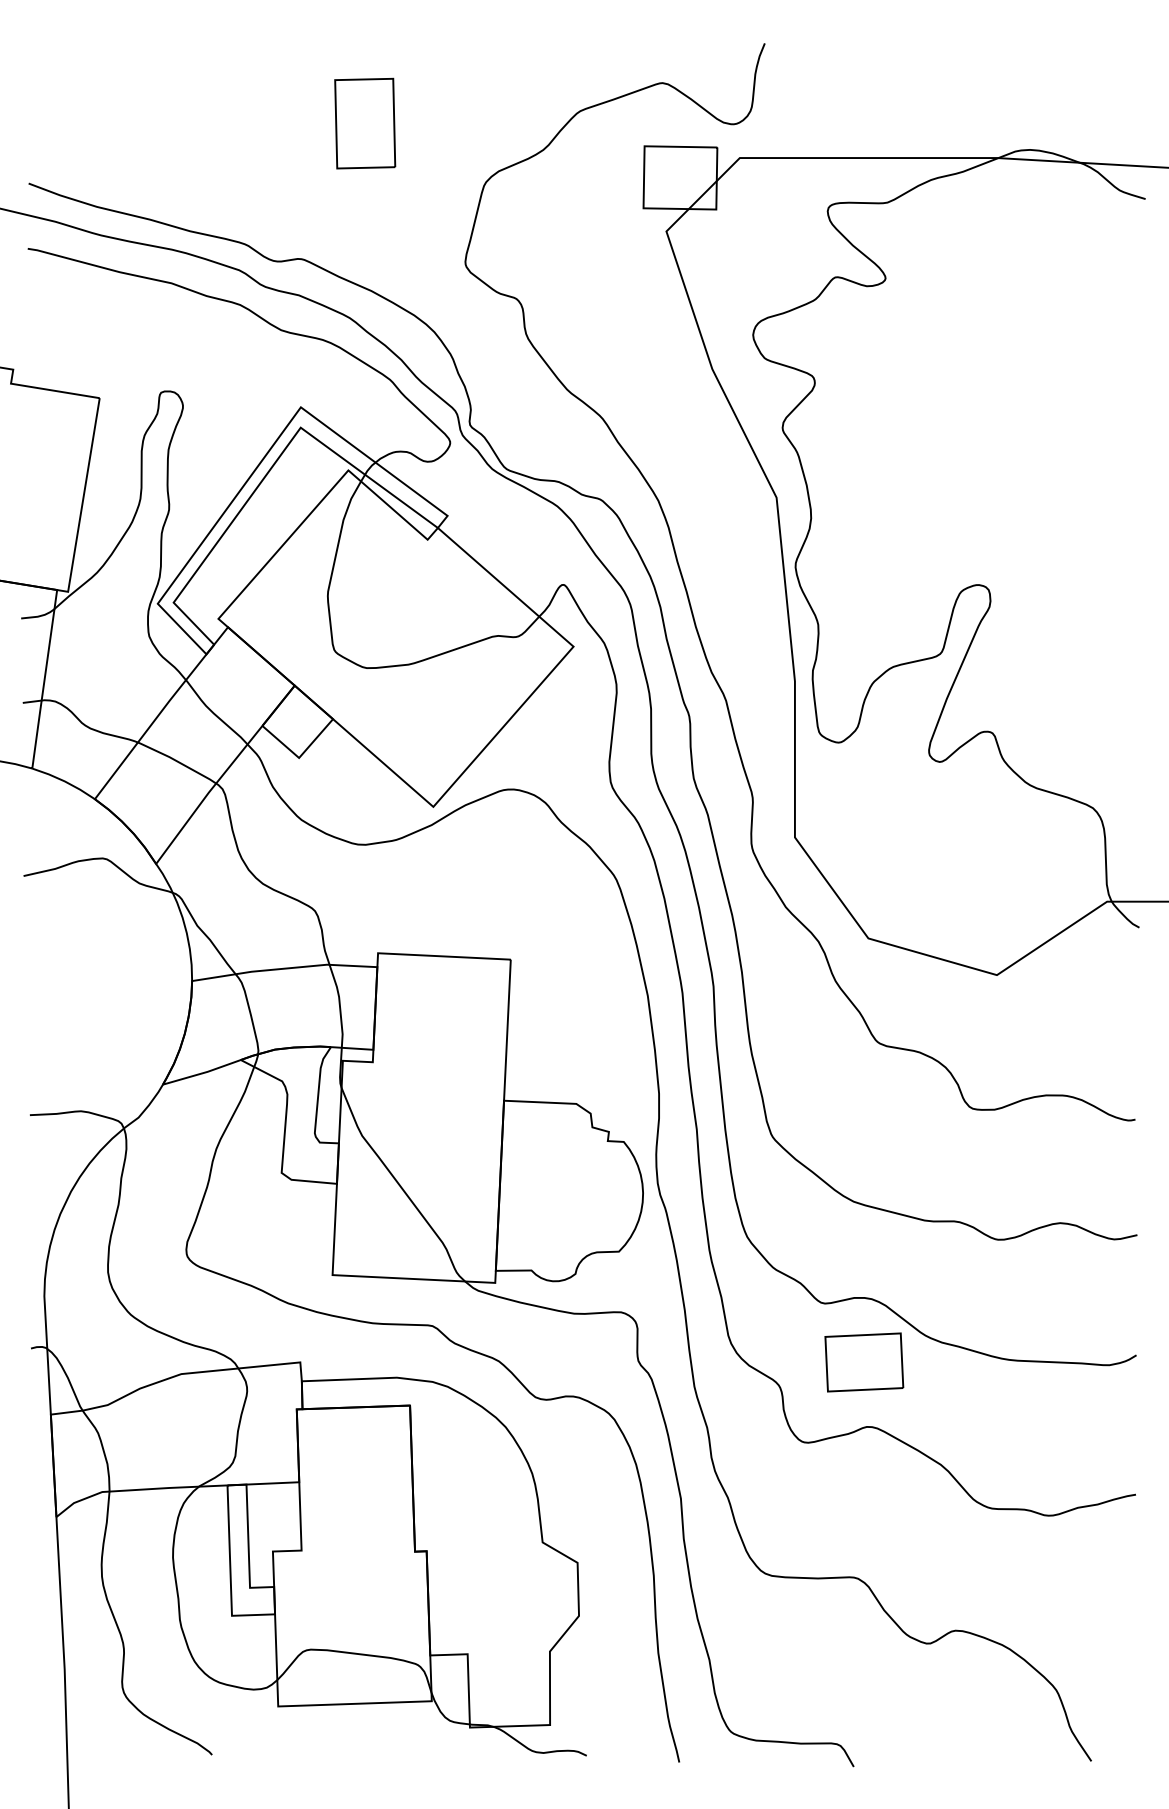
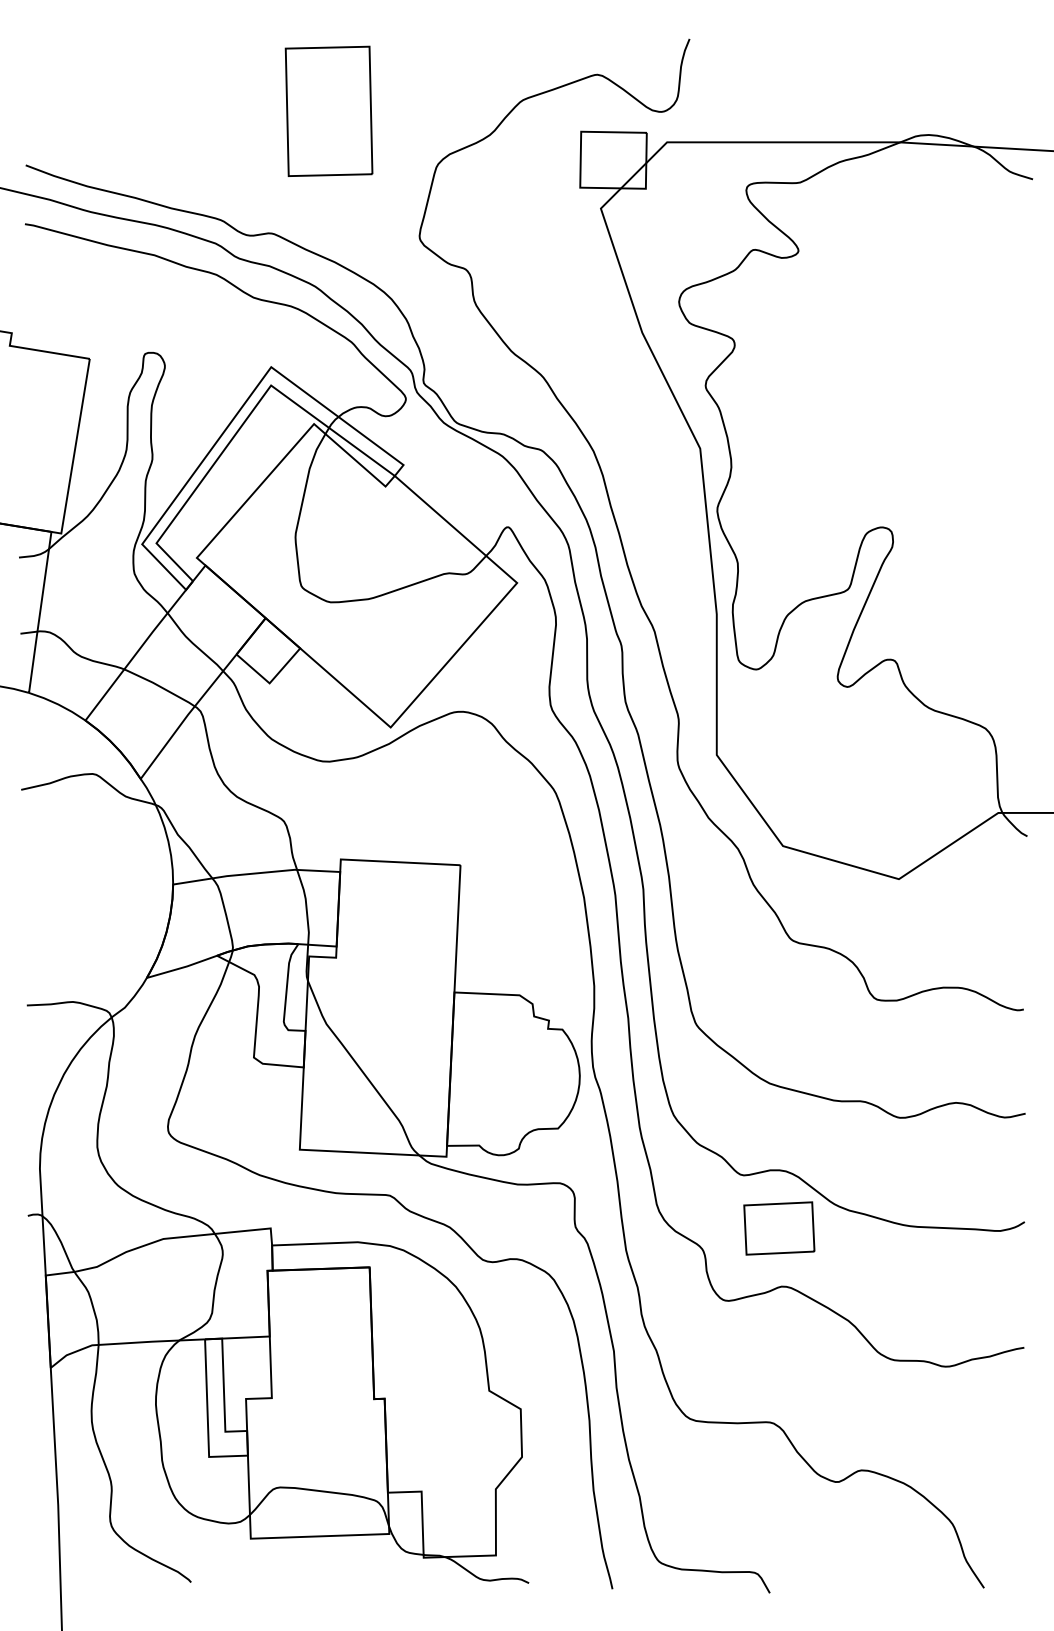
part: (365, 123) -> (329, 111), size x1.6

